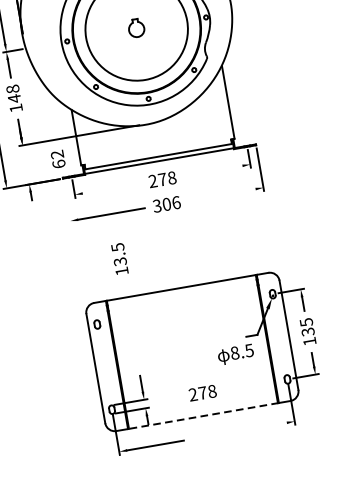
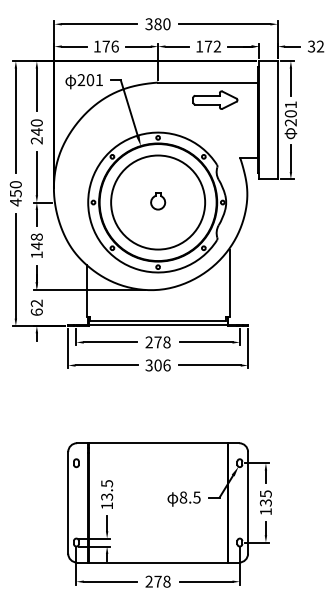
text: (57, 159) -> (36, 307), moved
line: (213, 170) -> (205, 342), added
line: (110, 188) -> (109, 342), added
line: (222, 194) -> (209, 365), added
line: (67, 202) -> (68, 348), added
text: (120, 258) -> (107, 494), moved
text: (235, 354) -> (183, 498), moved
text: (202, 392) -> (157, 581), moved
line: (202, 416) -> (157, 562), dashed -> solid
line: (257, 427) -> (205, 581), added

